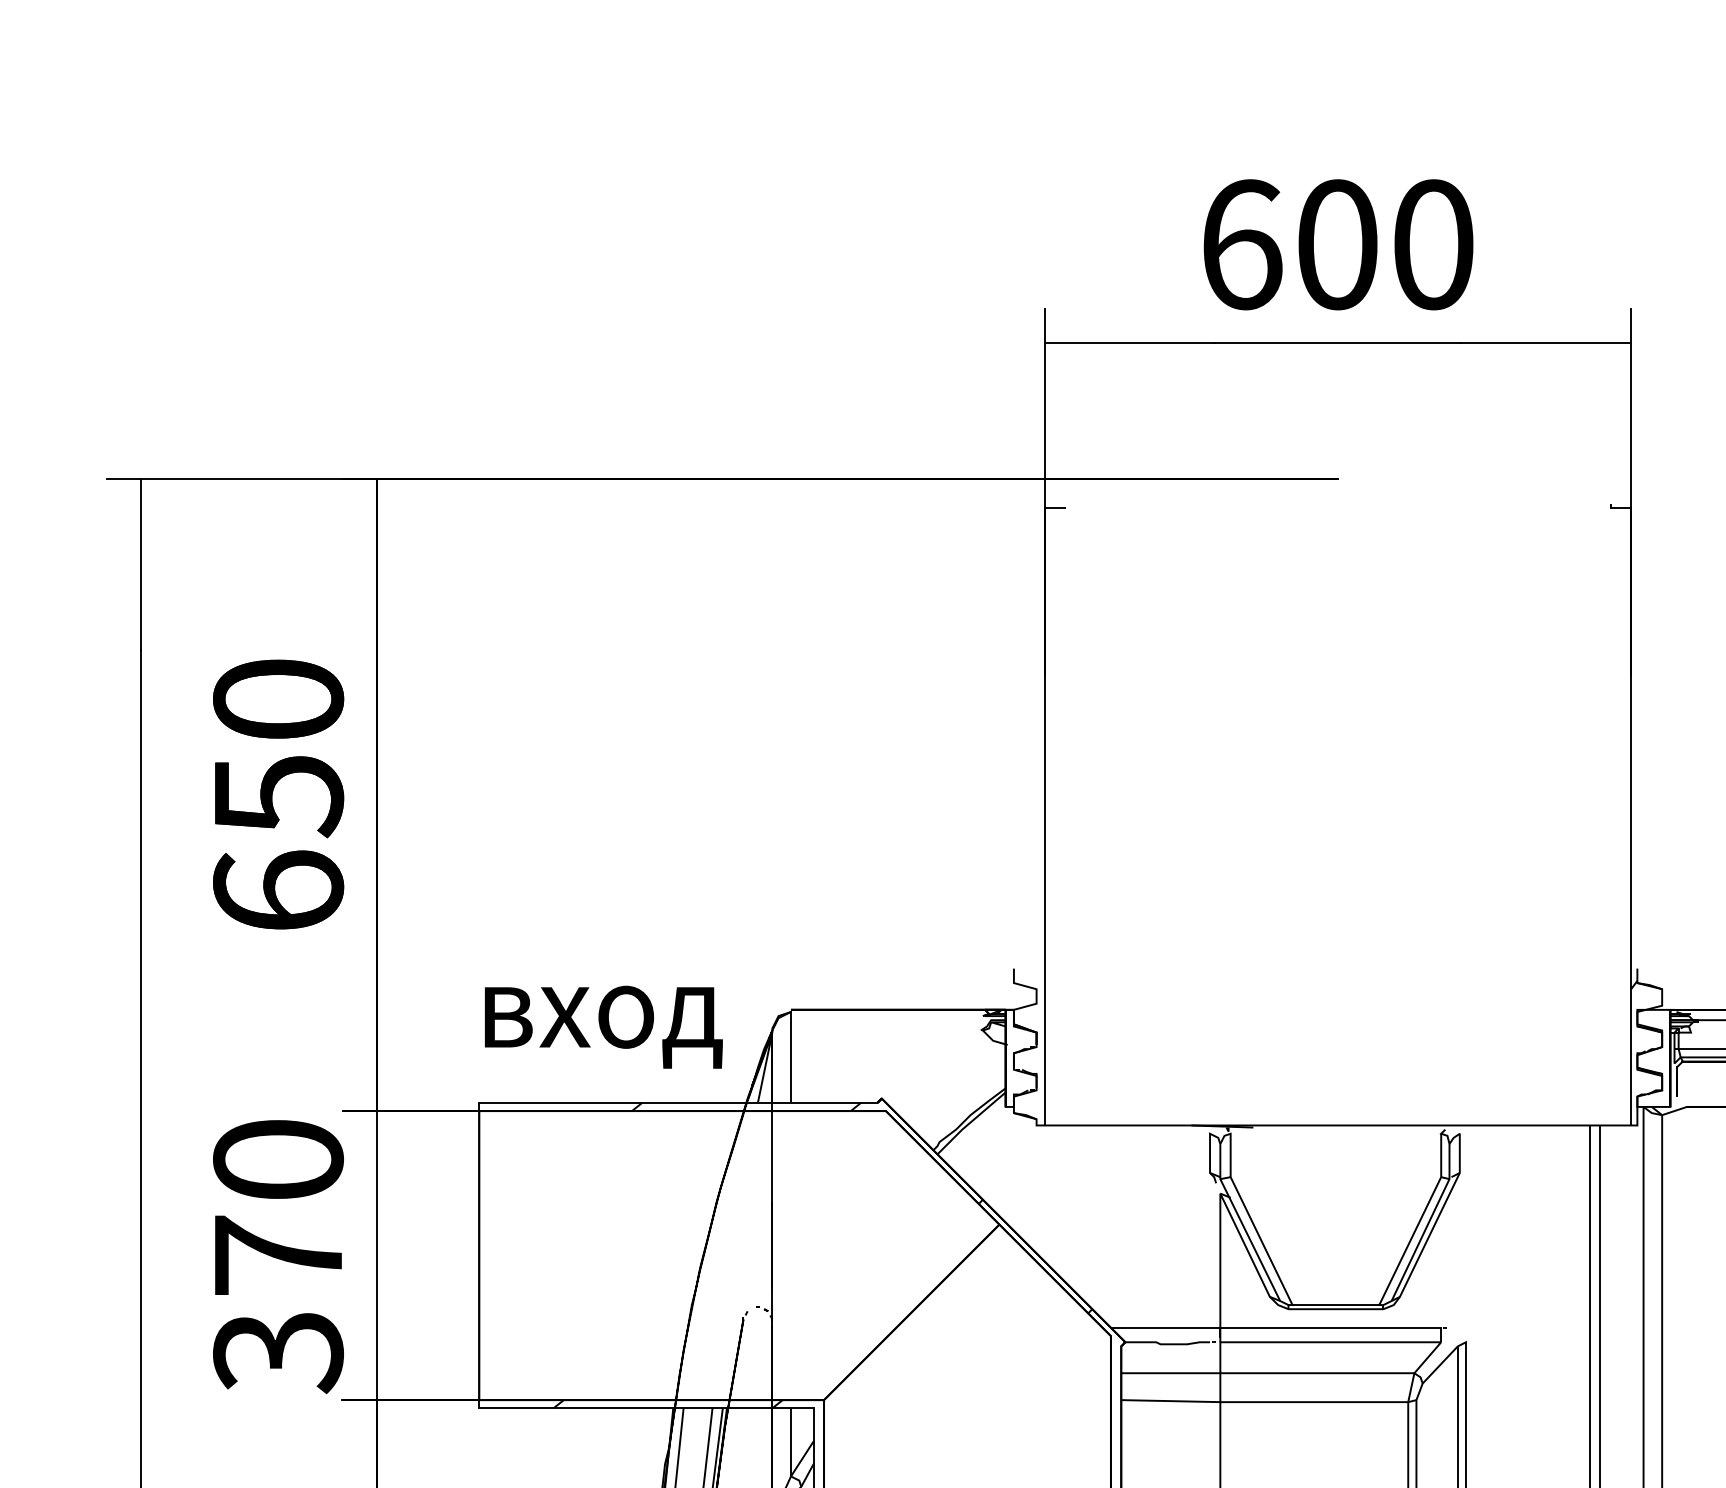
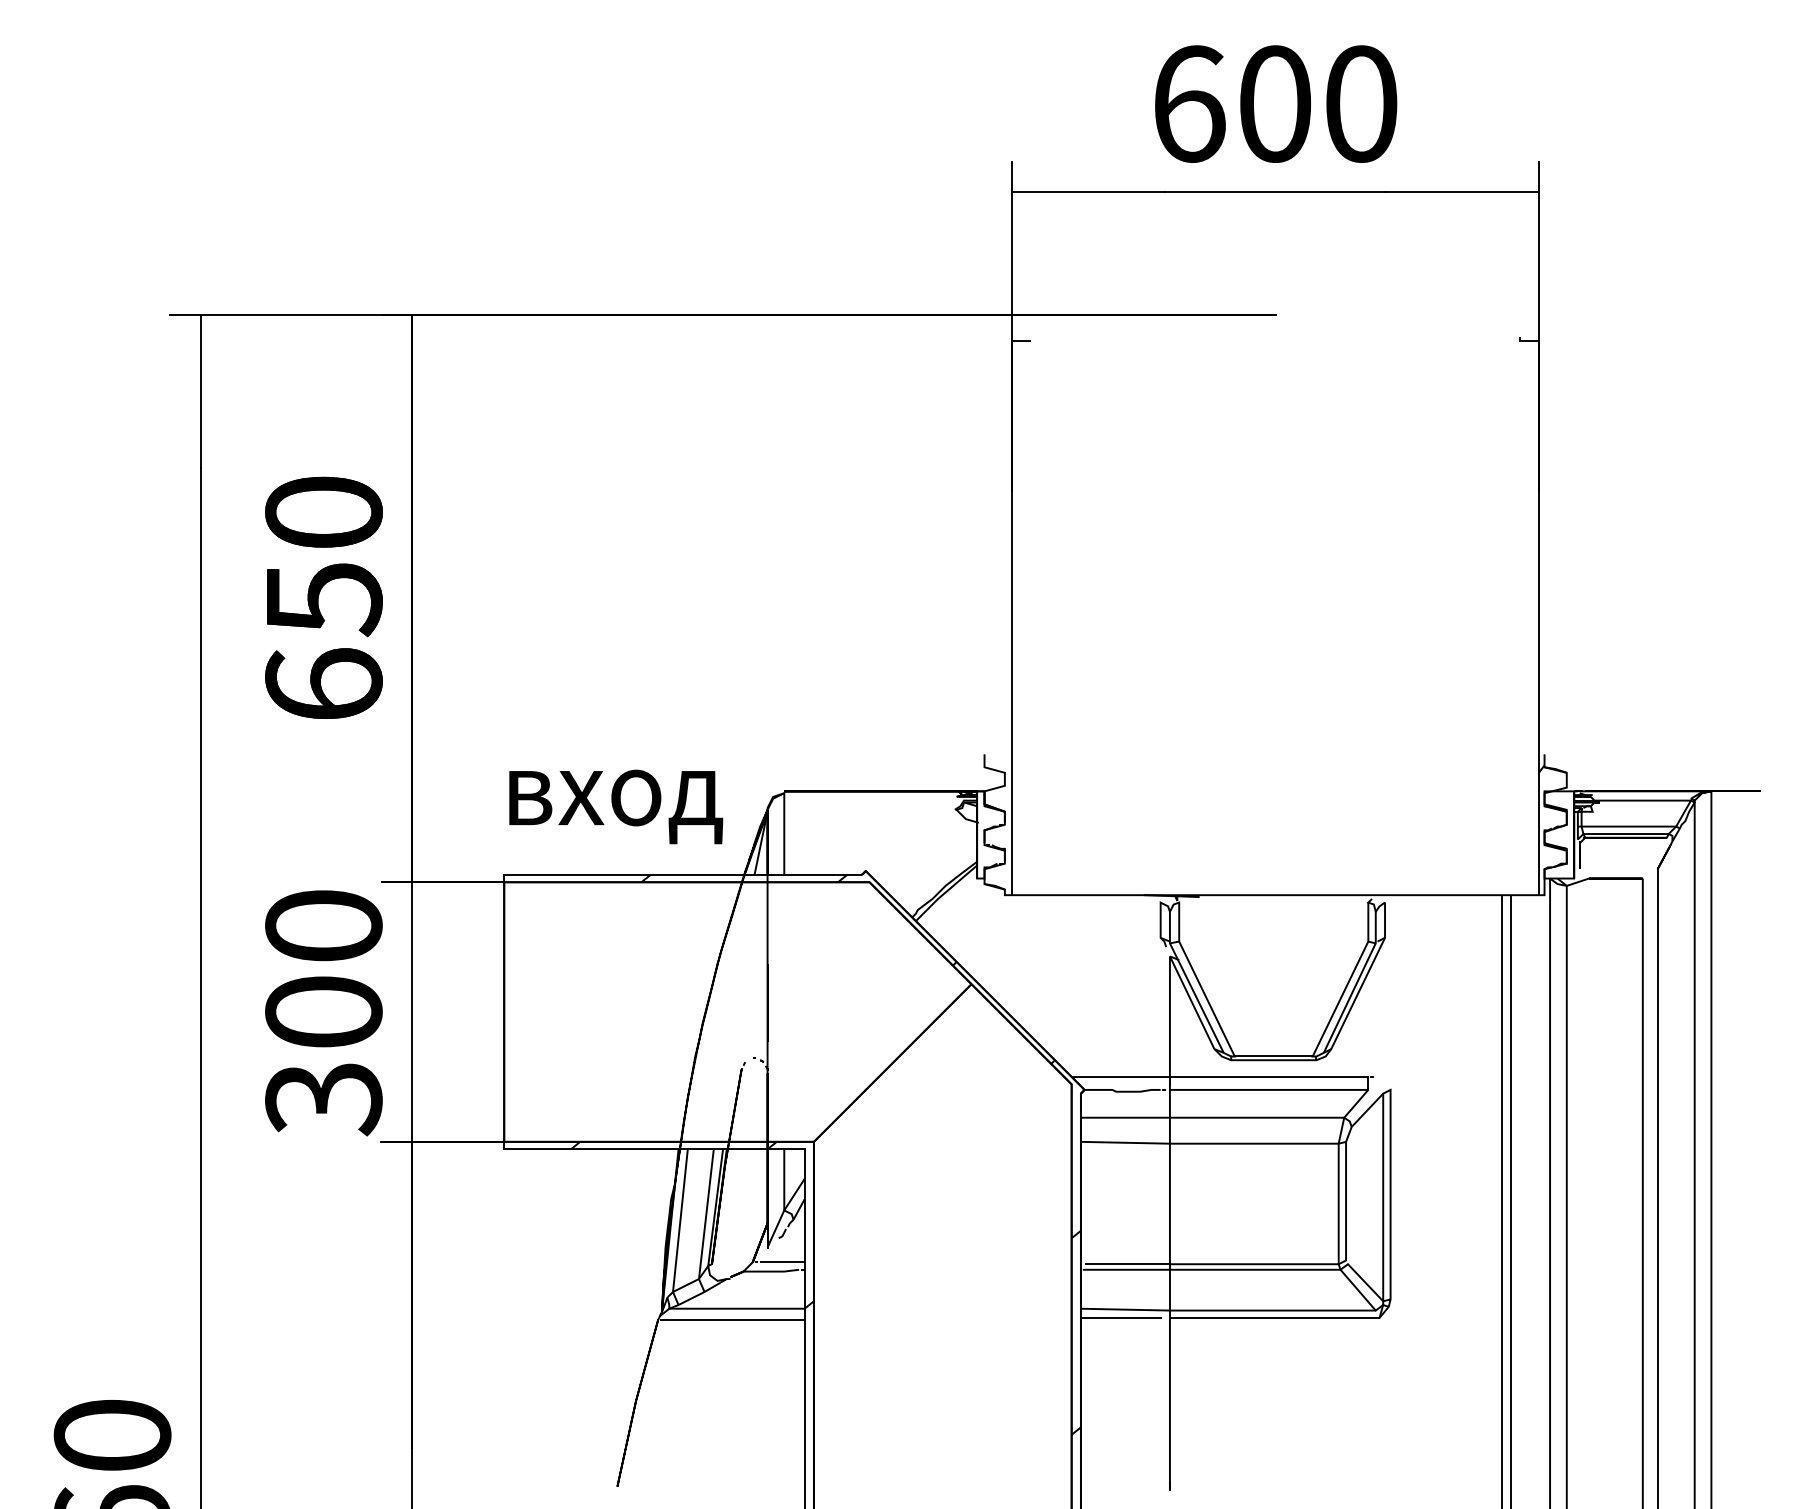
text: (278, 1254) -> (323, 1011), 370 -> 300

